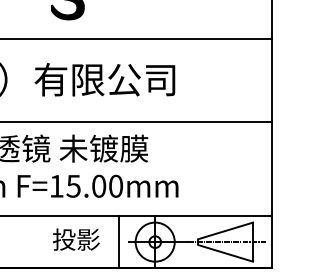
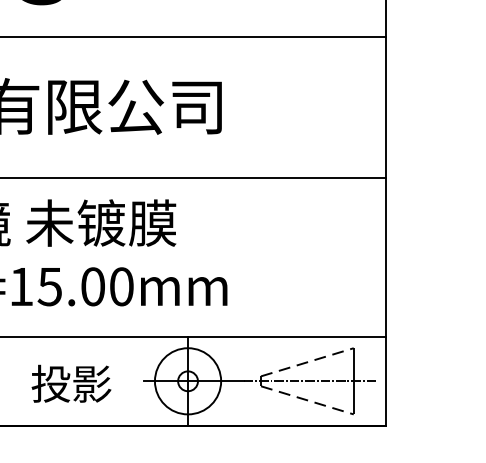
line: (225, 230) -> (307, 361), solid -> dashed
text: (76, 239) -> (71, 383), moved
line: (118, 242) -> (125, 381), removed
line: (225, 253) -> (307, 400), solid -> dashed

